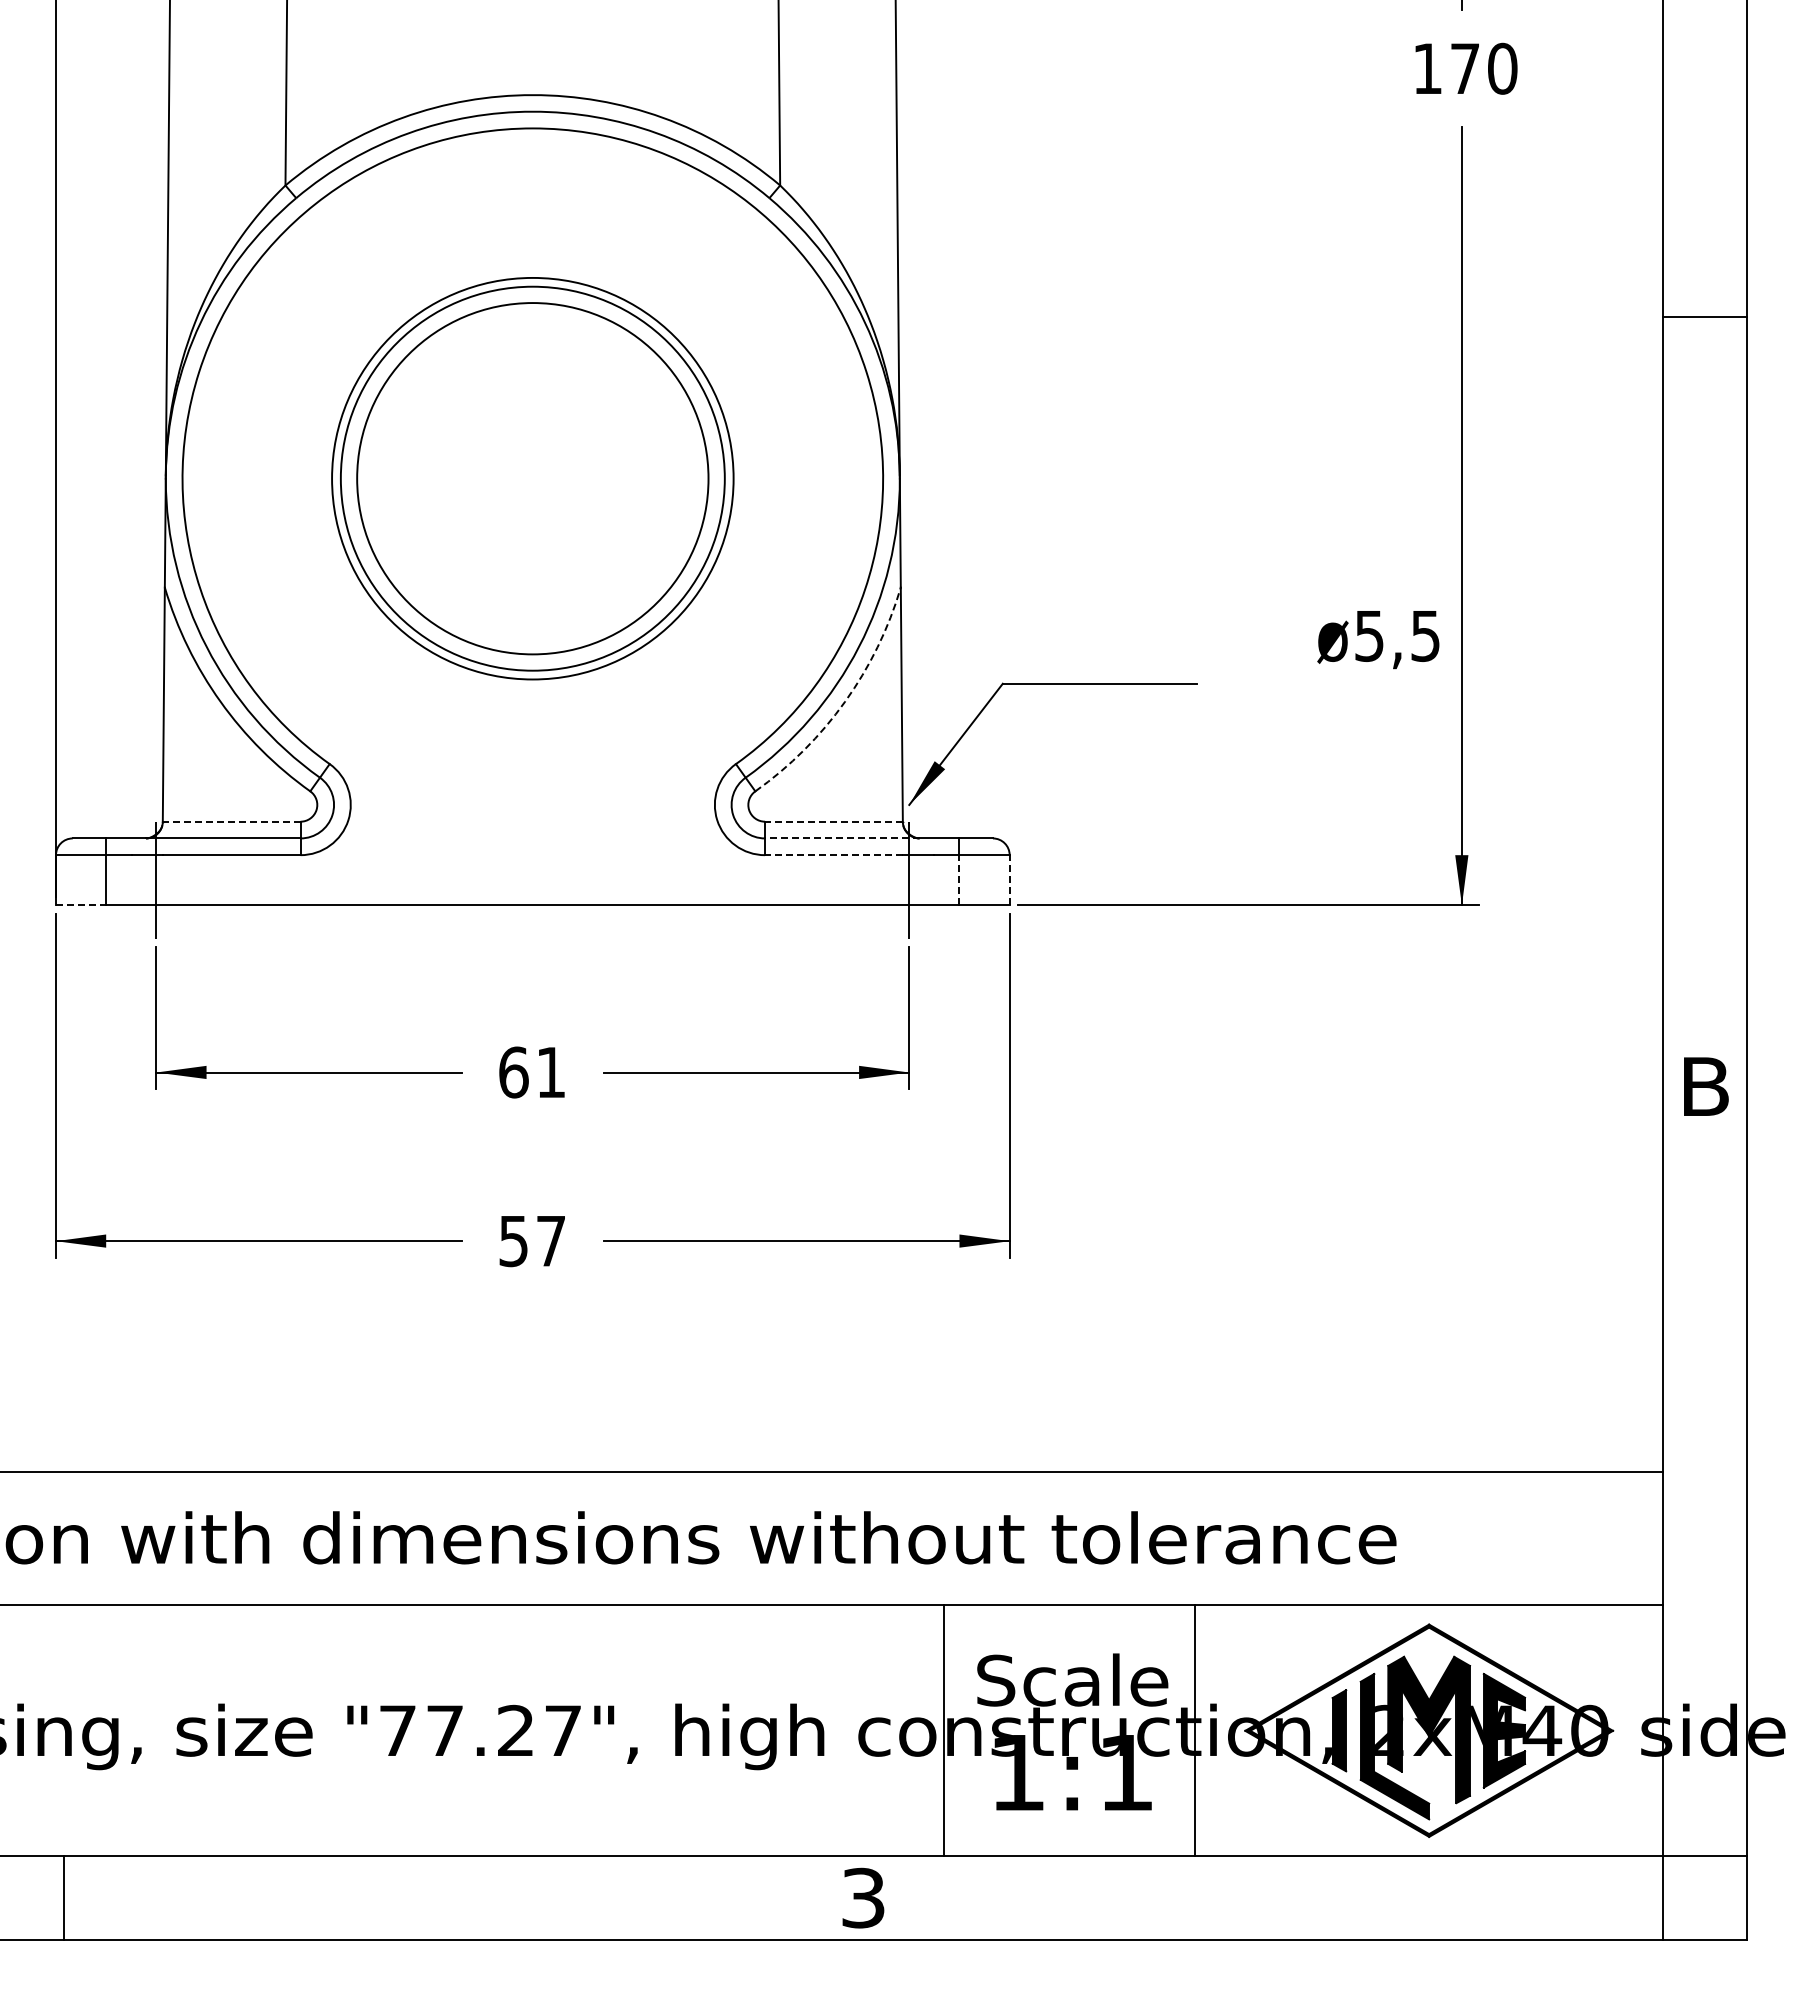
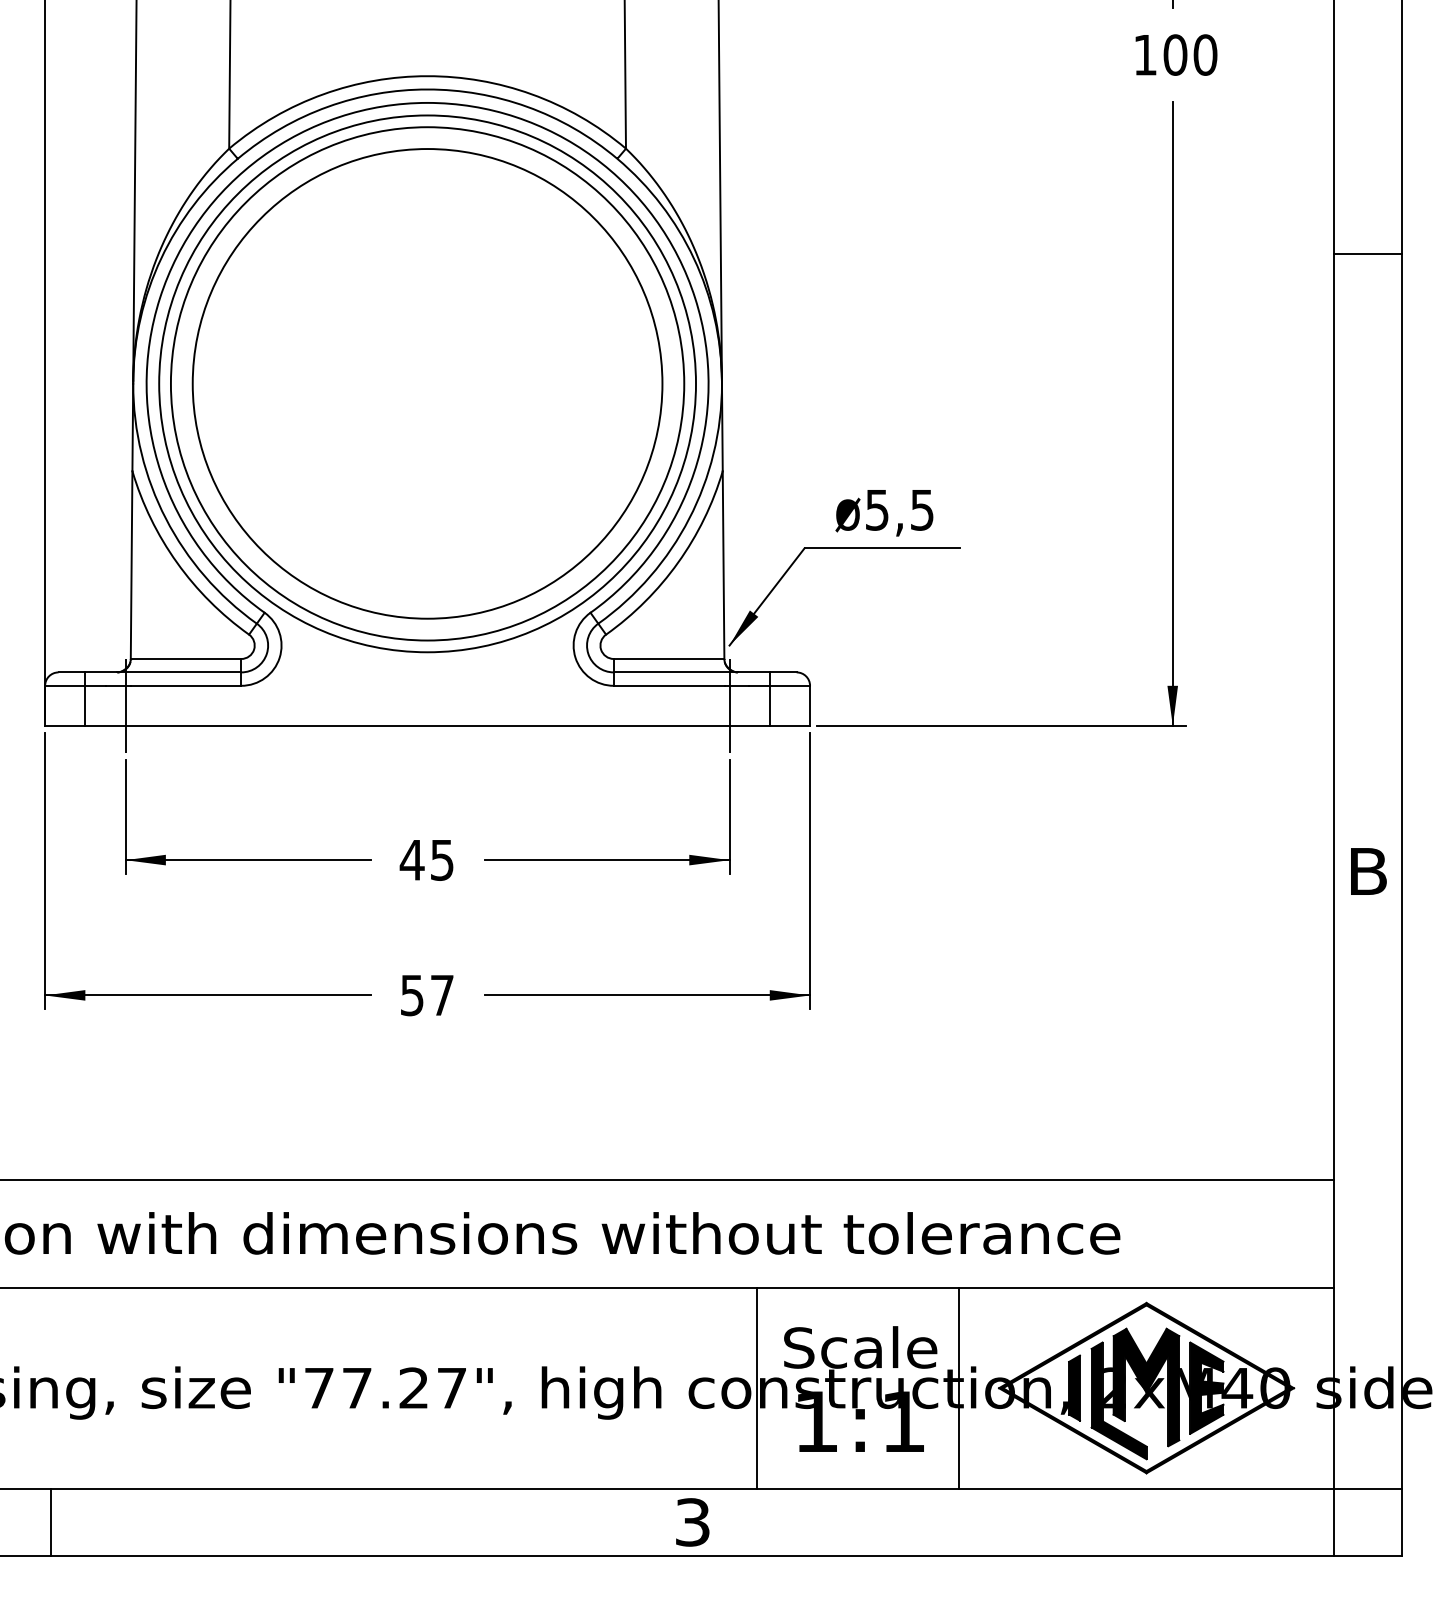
text: (1465, 68) -> (1175, 54), 170 -> 100
circle: (532, 478) -> (427, 383), size x1.67
circle: (532, 478) -> (427, 383), size x1.67
circle: (532, 478) -> (427, 383), size x1.67
text: (1378, 640) -> (884, 513), moved
arc: (845, 701) -> (678, 562), dashed -> solid
line: (231, 821) -> (185, 658), dashed -> solid
line: (833, 821) -> (668, 658), dashed -> solid
line: (841, 838) -> (675, 672), dashed -> solid
line: (833, 855) -> (668, 686), dashed -> solid
line: (959, 879) -> (769, 705), dashed -> solid
line: (1009, 879) -> (809, 705), dashed -> solid
line: (81, 905) -> (65, 726), dashed -> solid
text: (531, 1072) -> (426, 860), 61 -> 45

